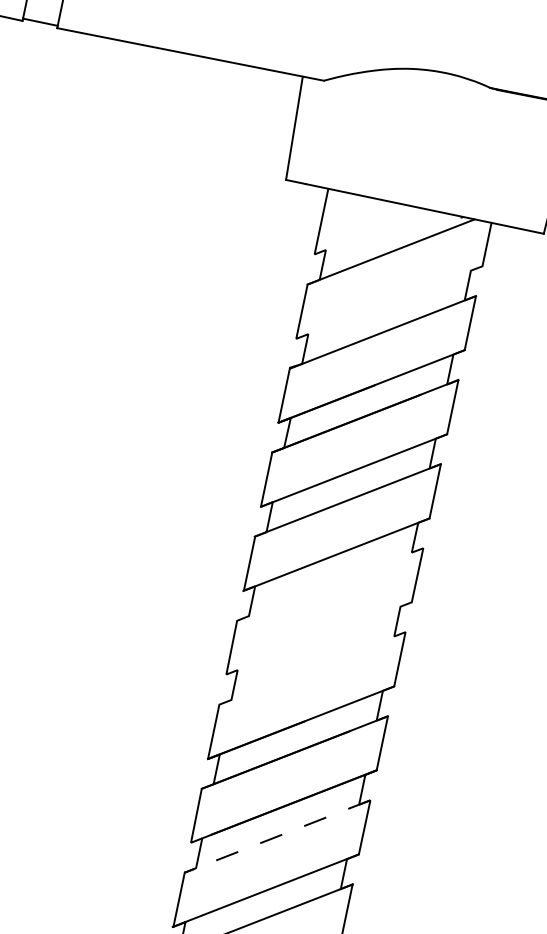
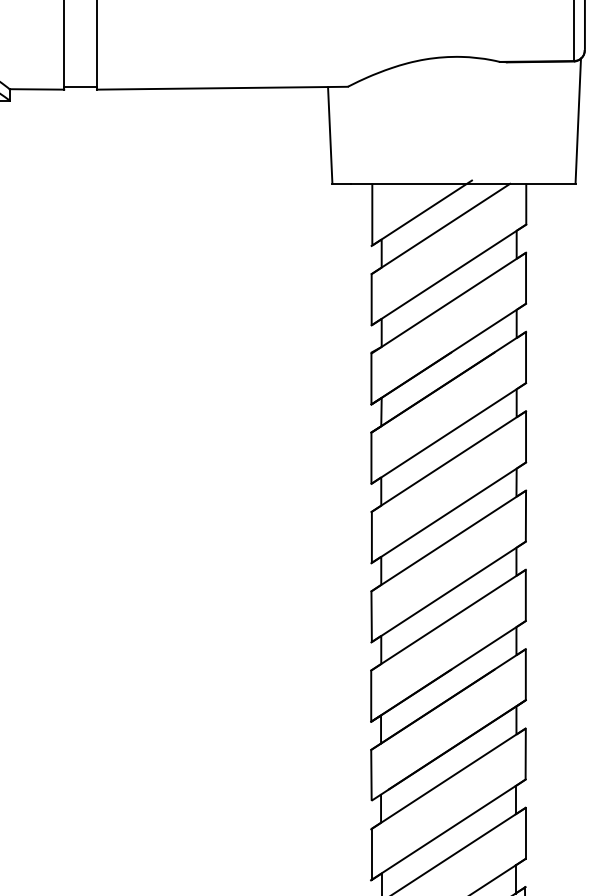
line: (374, 230) -> (421, 212), added
line: (388, 301) -> (448, 274), added
line: (330, 583) -> (448, 540), added
line: (318, 638) -> (448, 591), added
line: (312, 667) -> (448, 619), added
line: (277, 837) -> (448, 779), dashed -> solid

